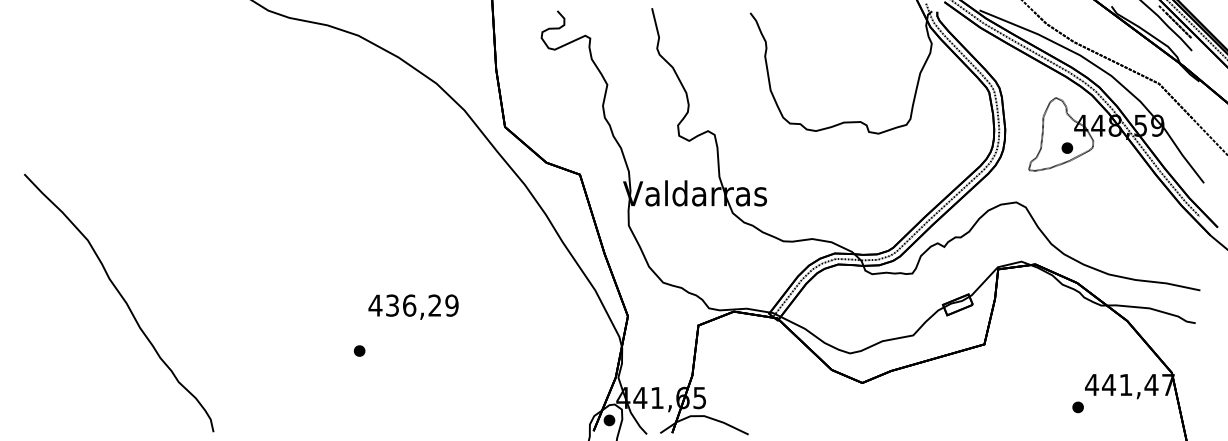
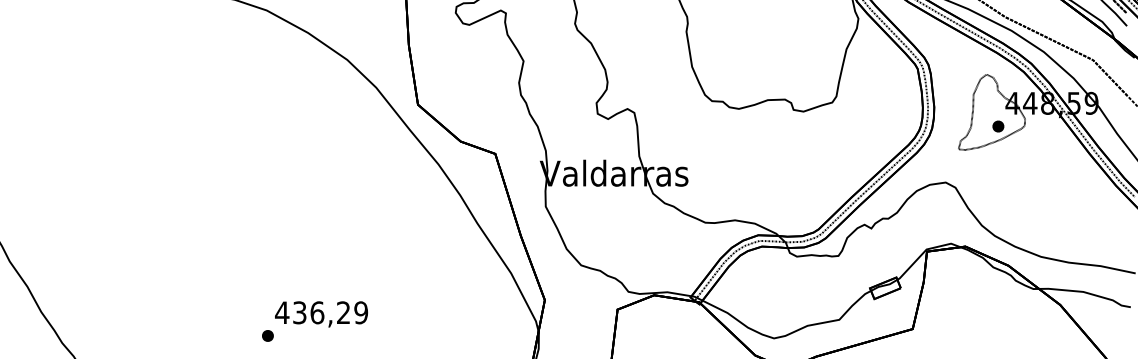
text: (413, 306) -> (321, 313), moved

